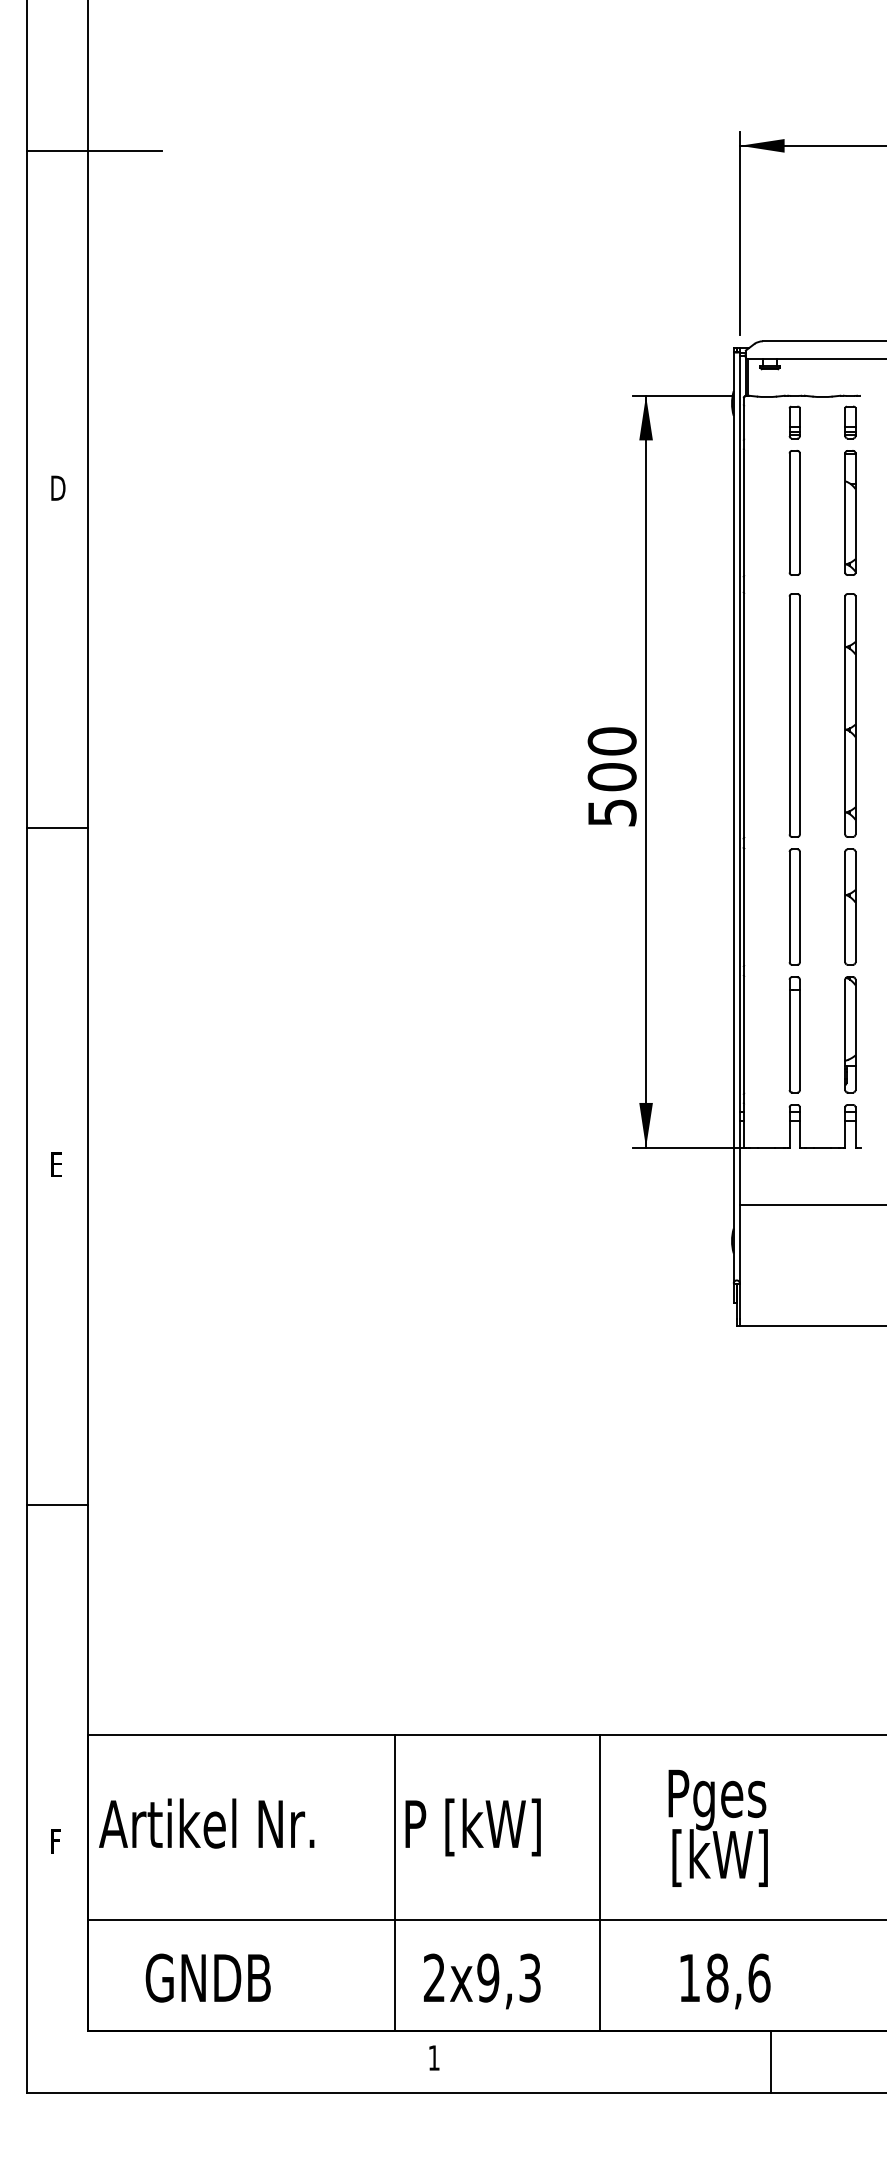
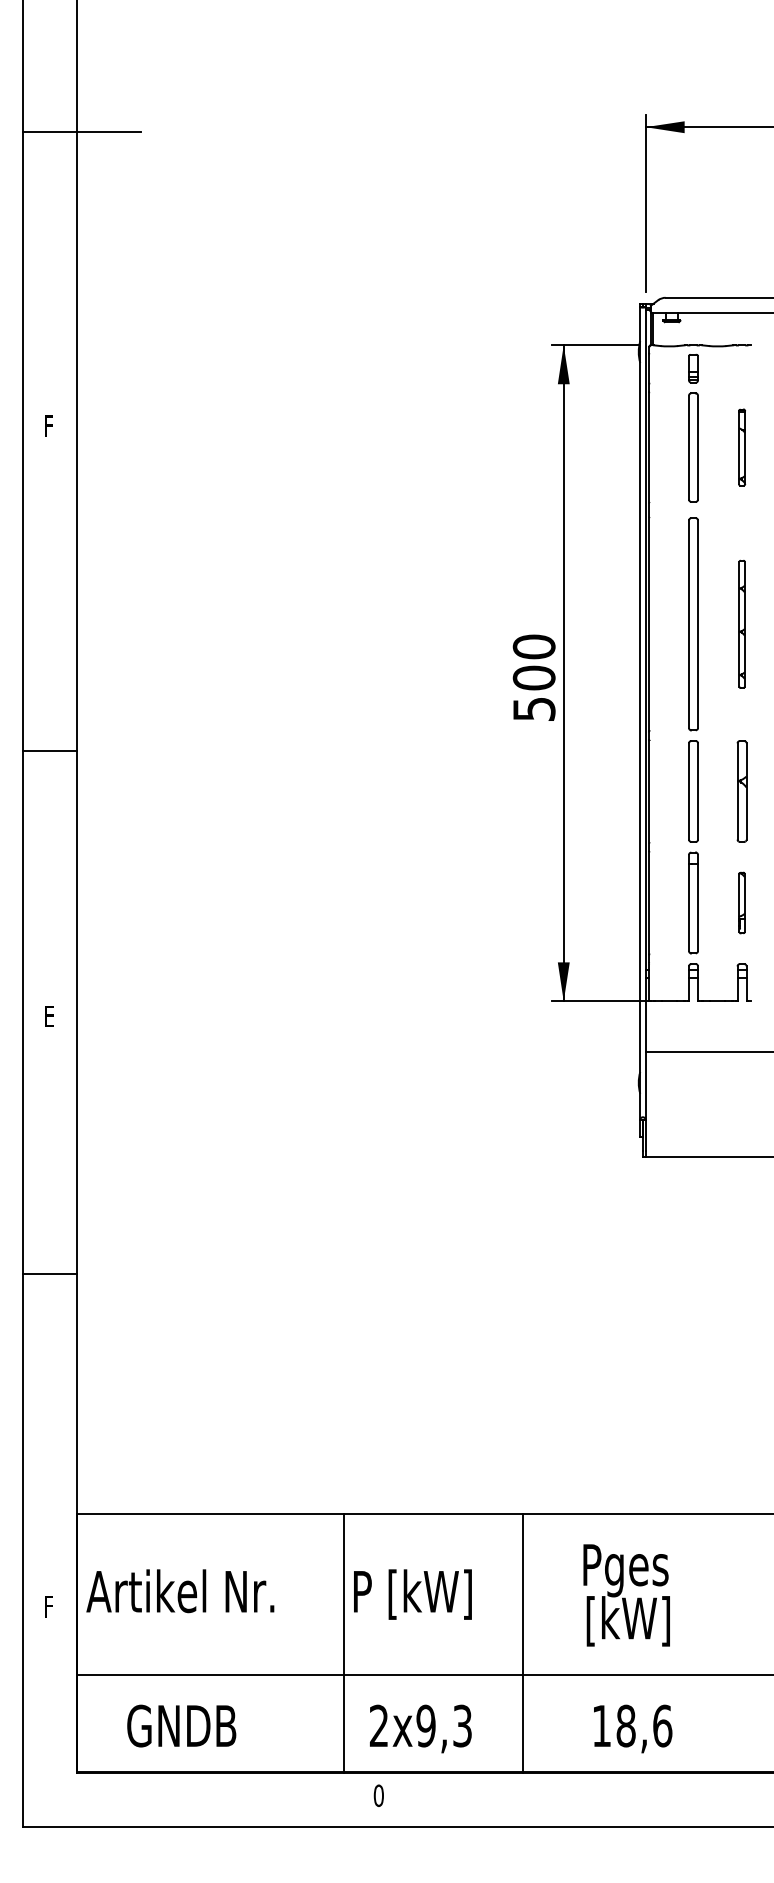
part: (850, 422) -> (742, 368), removed
text: (58, 487) -> (51, 425), D -> F
part: (850, 512) -> (742, 447), size x0.7
part: (850, 715) -> (742, 624), size x0.6
line: (57, 827) -> (50, 750), moved
part: (850, 1034) -> (742, 902), size x0.6
line: (57, 1504) -> (50, 1274), moved
text: (433, 2057) -> (378, 1795), 1 -> 0
line: (770, 2062) -> (672, 1799), removed

